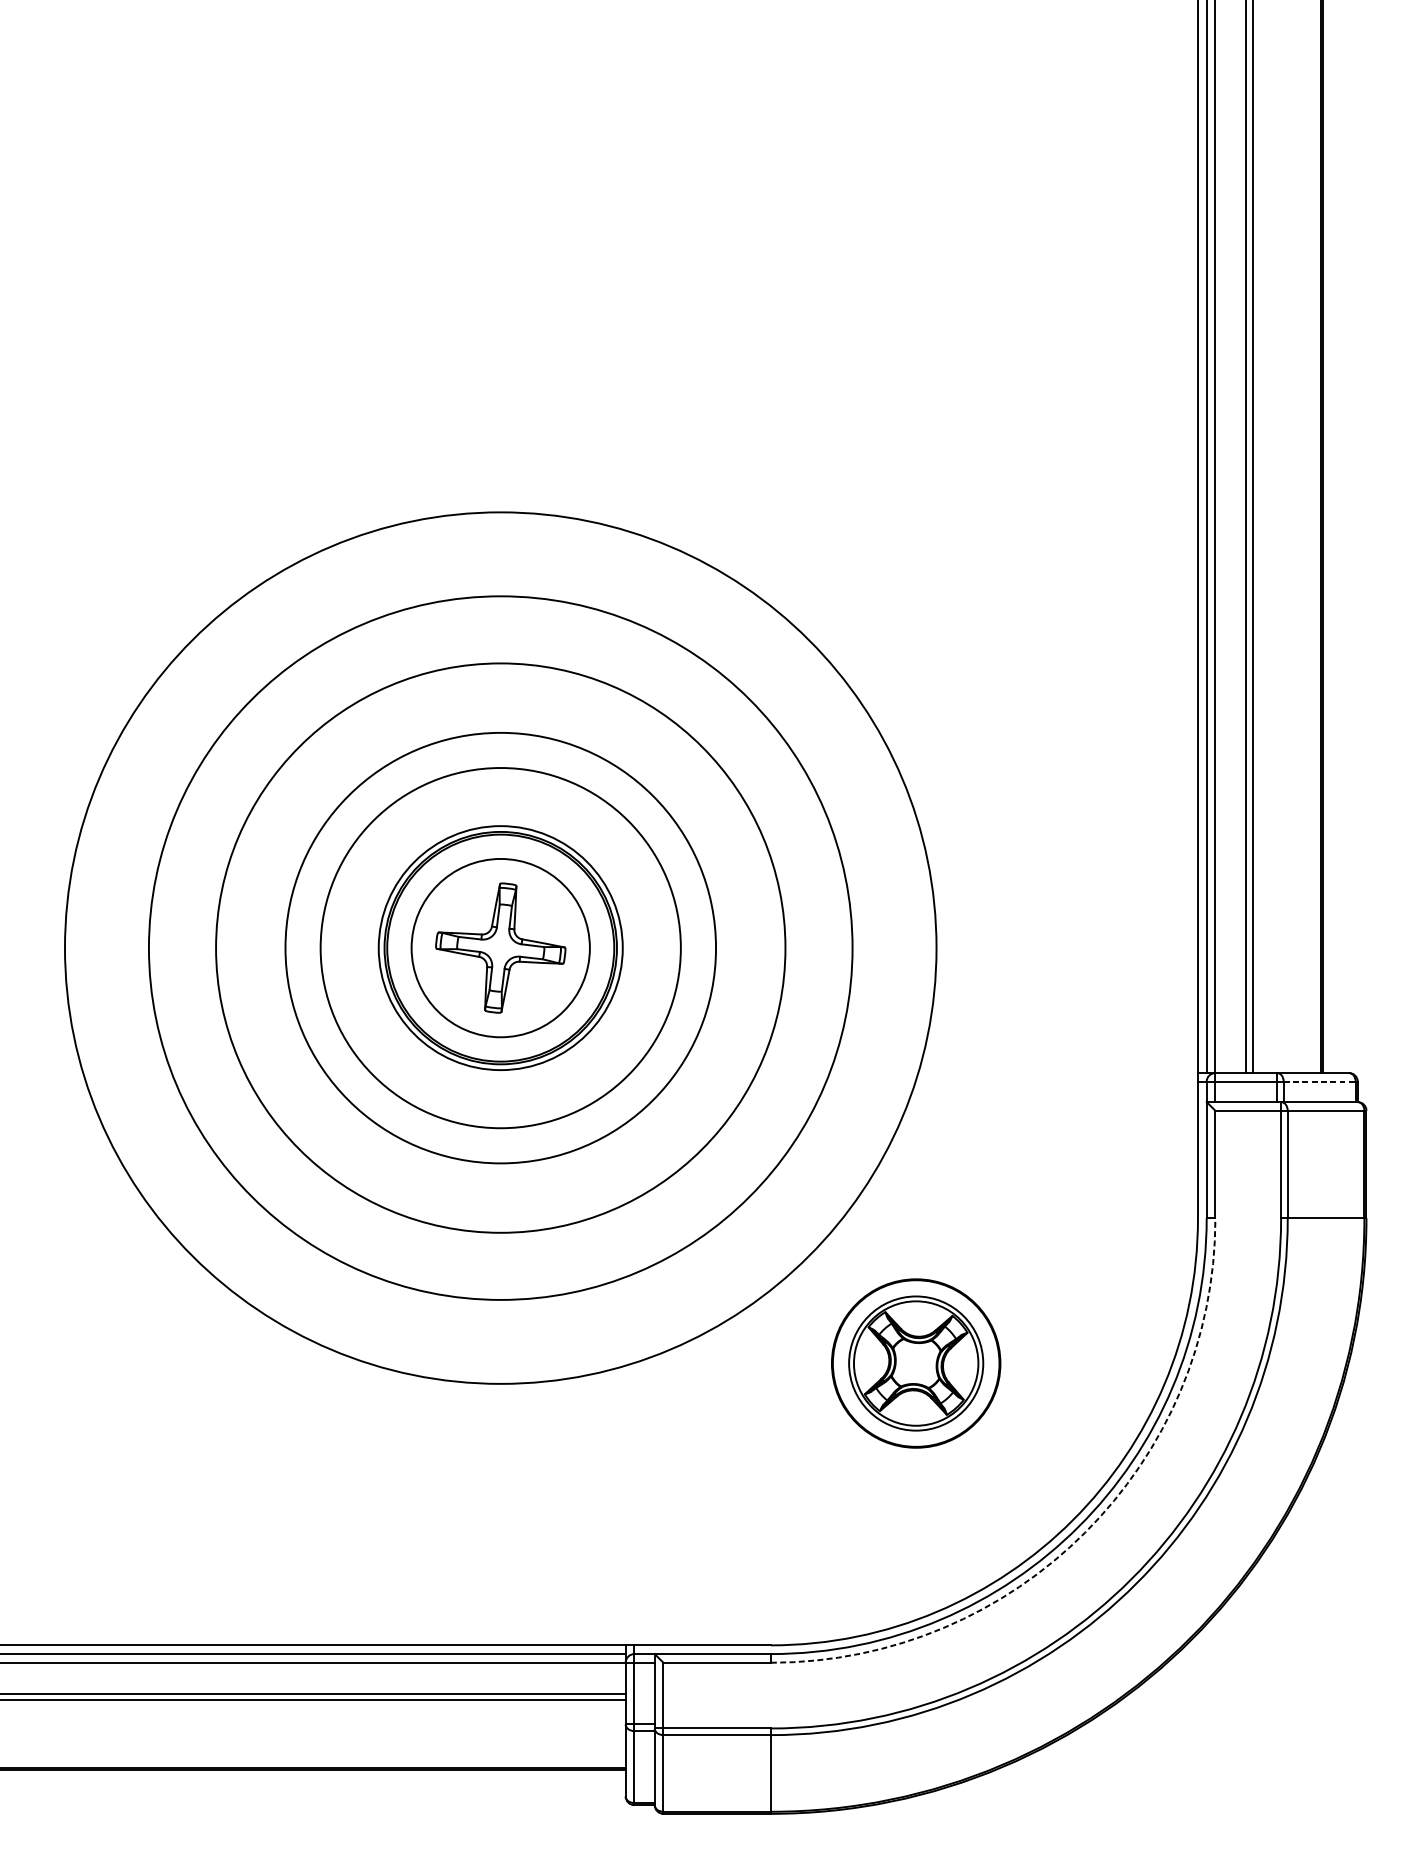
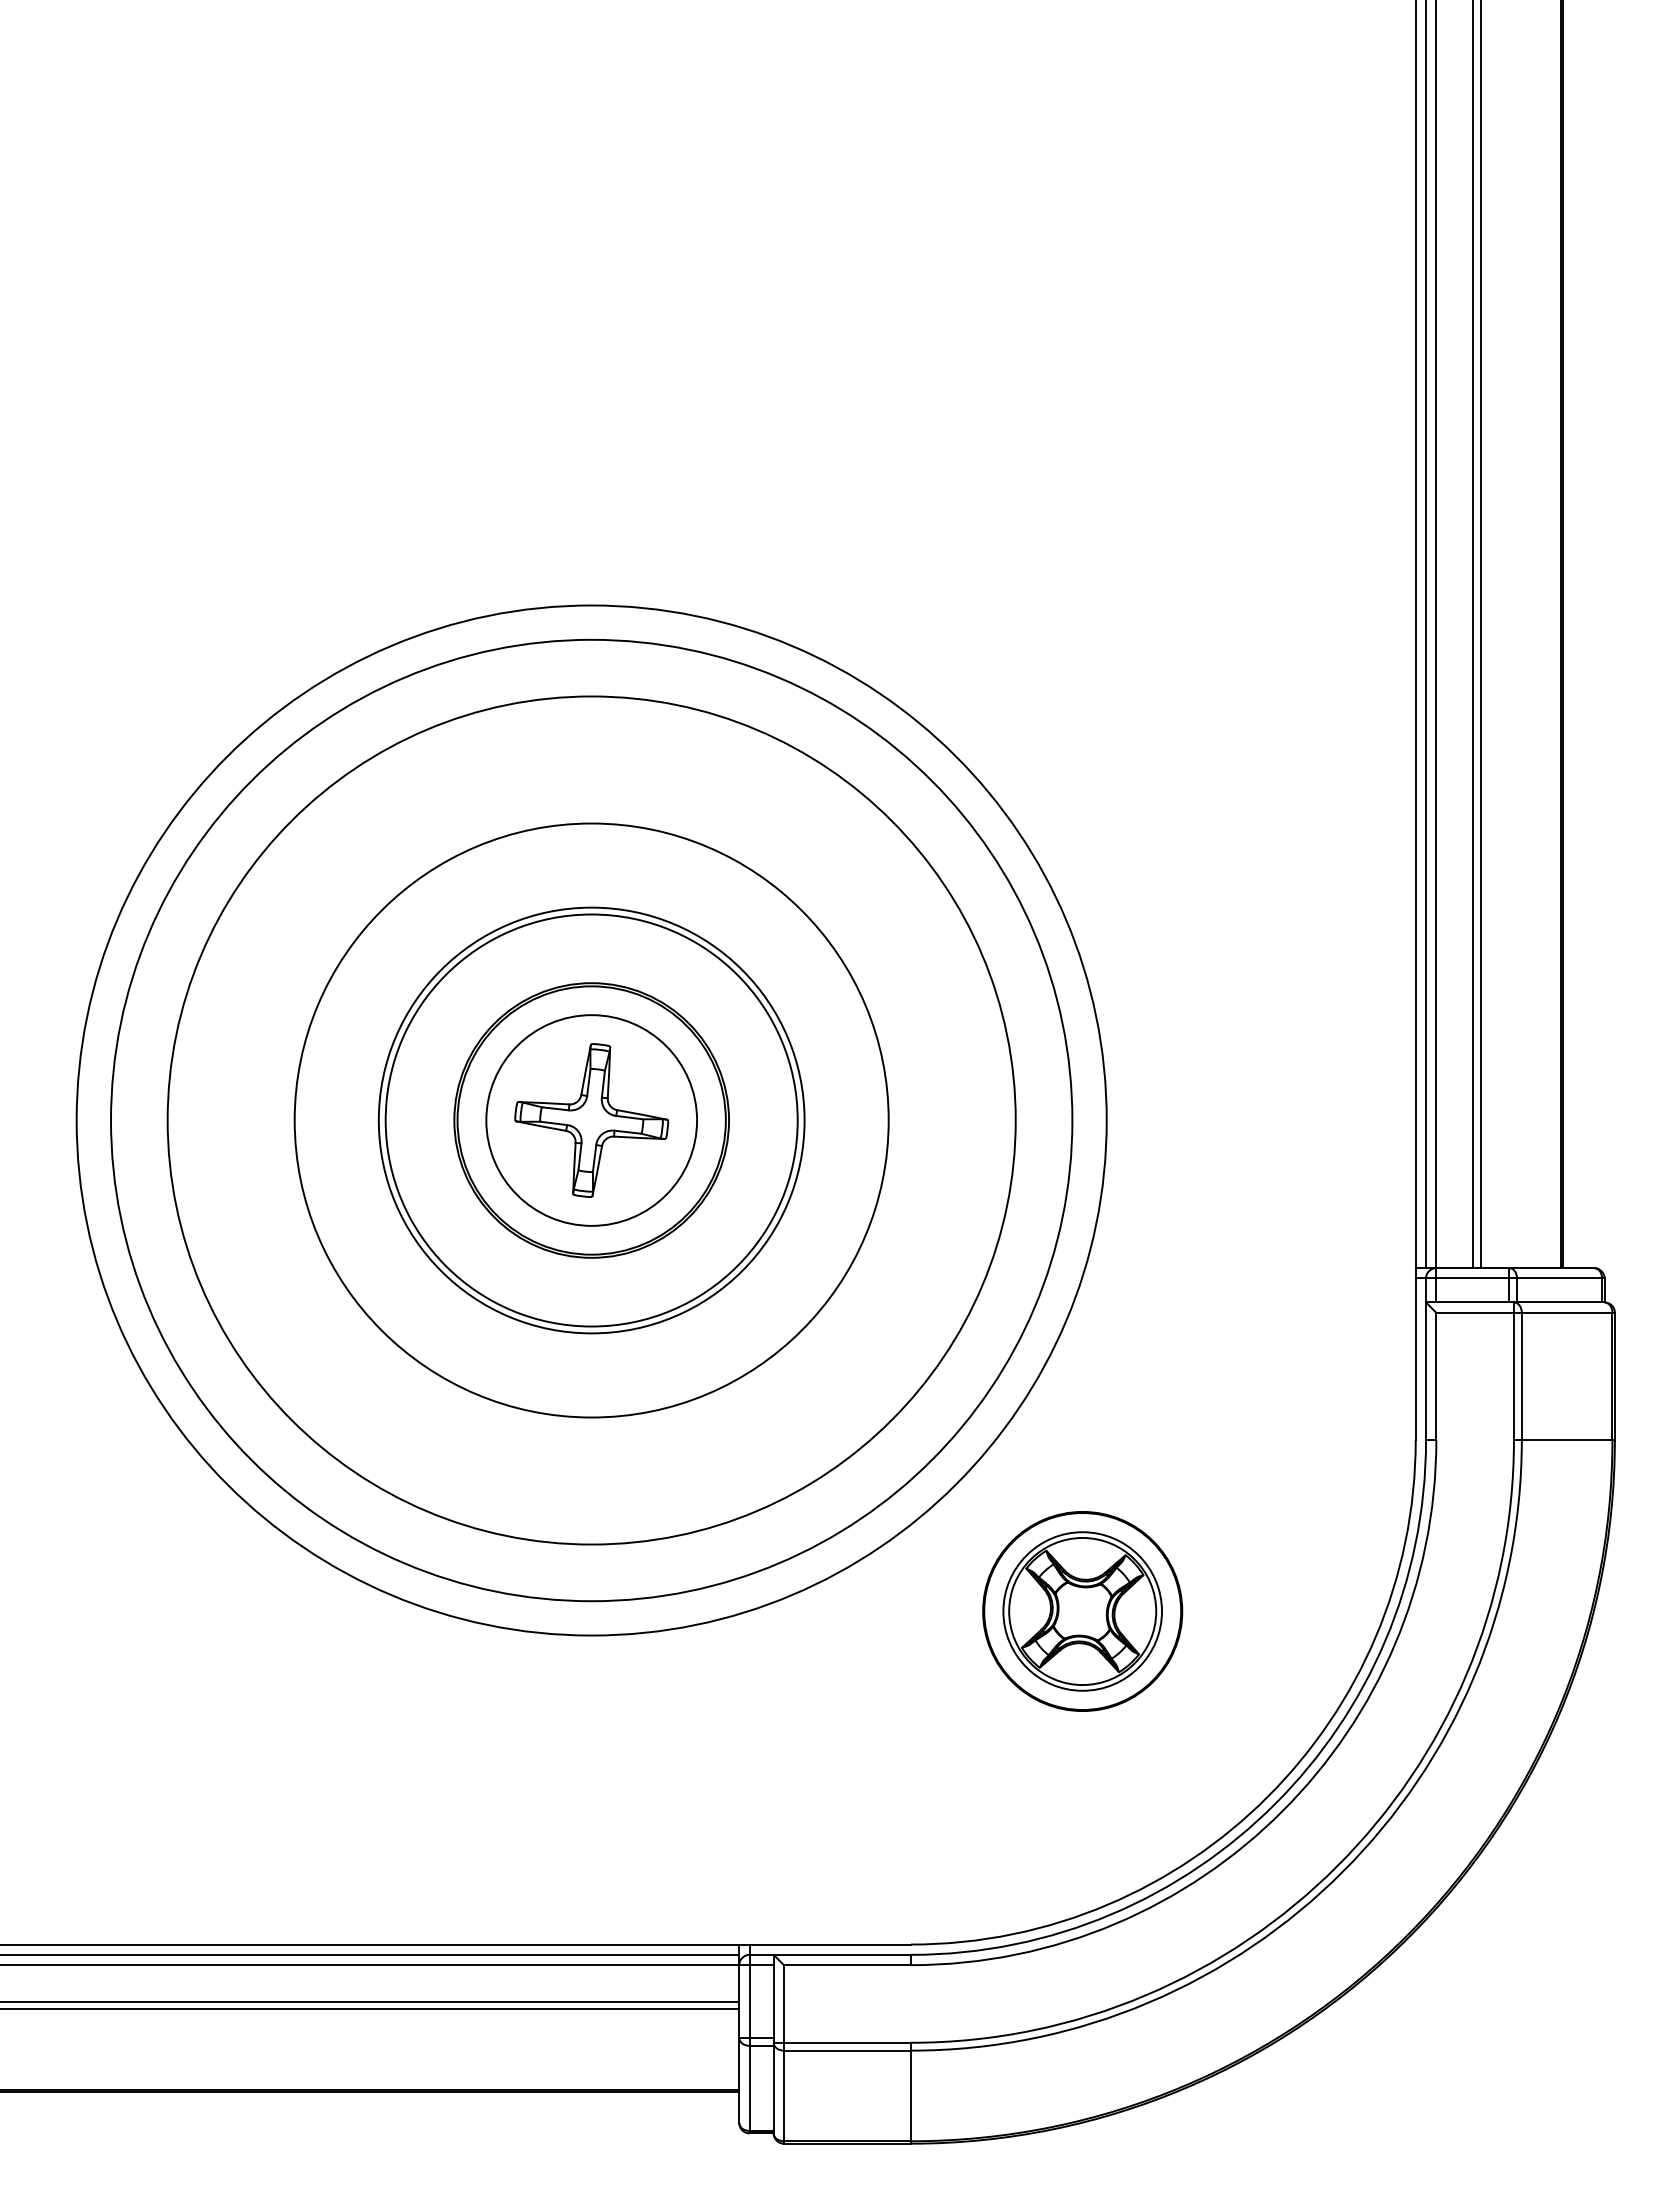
circle: (500, 948) -> (591, 1120), size x0.71
circle: (500, 948) -> (591, 1120), size x1.43
circle: (500, 948) -> (591, 1120), size x1.43
circle: (500, 948) -> (591, 1120), size x1.67
line: (1319, 1081) -> (1559, 1278), dashed -> solid
arc: (1085, 1532) -> (1282, 1811), dashed -> solid

